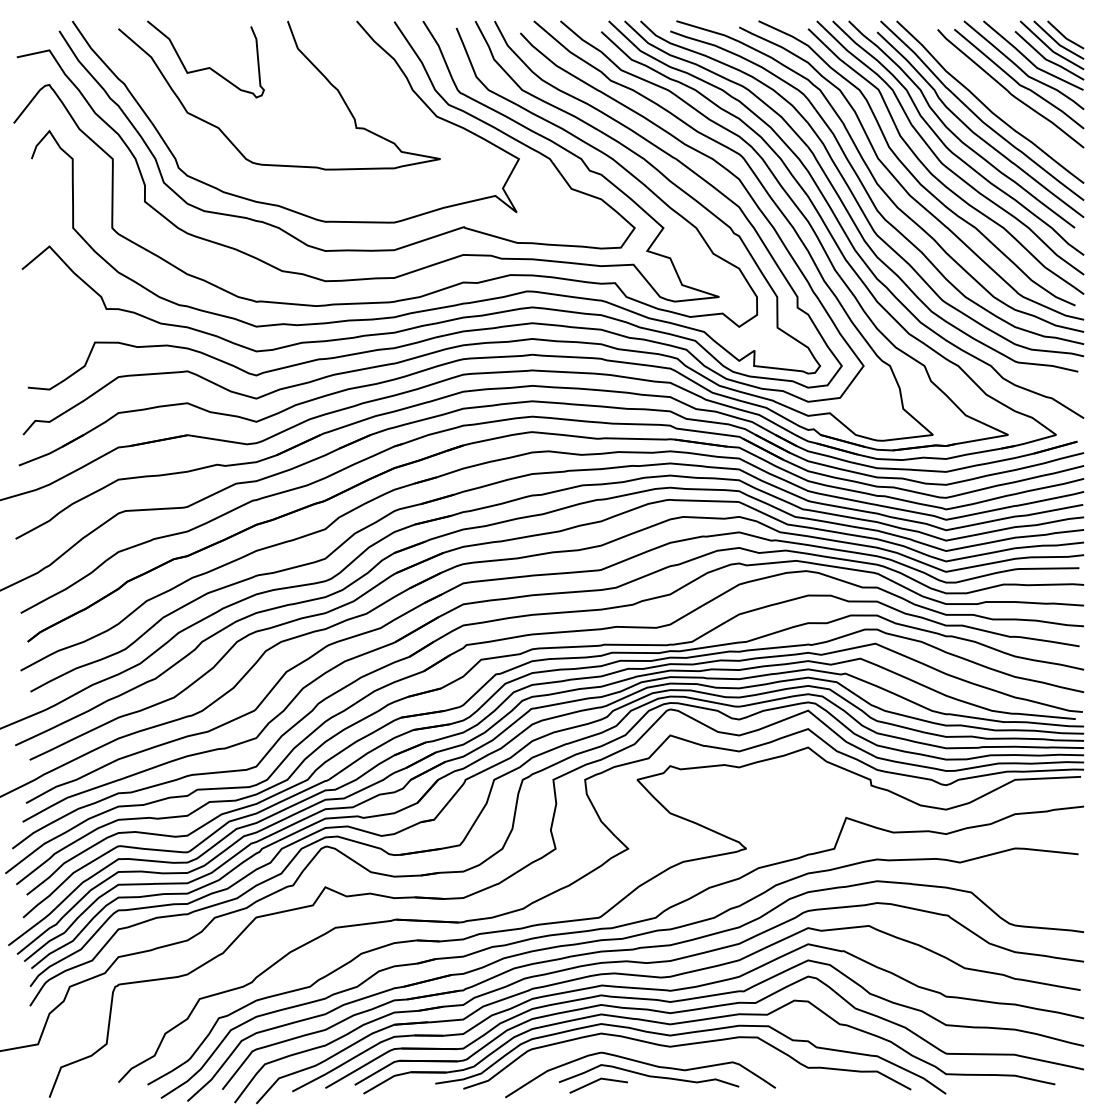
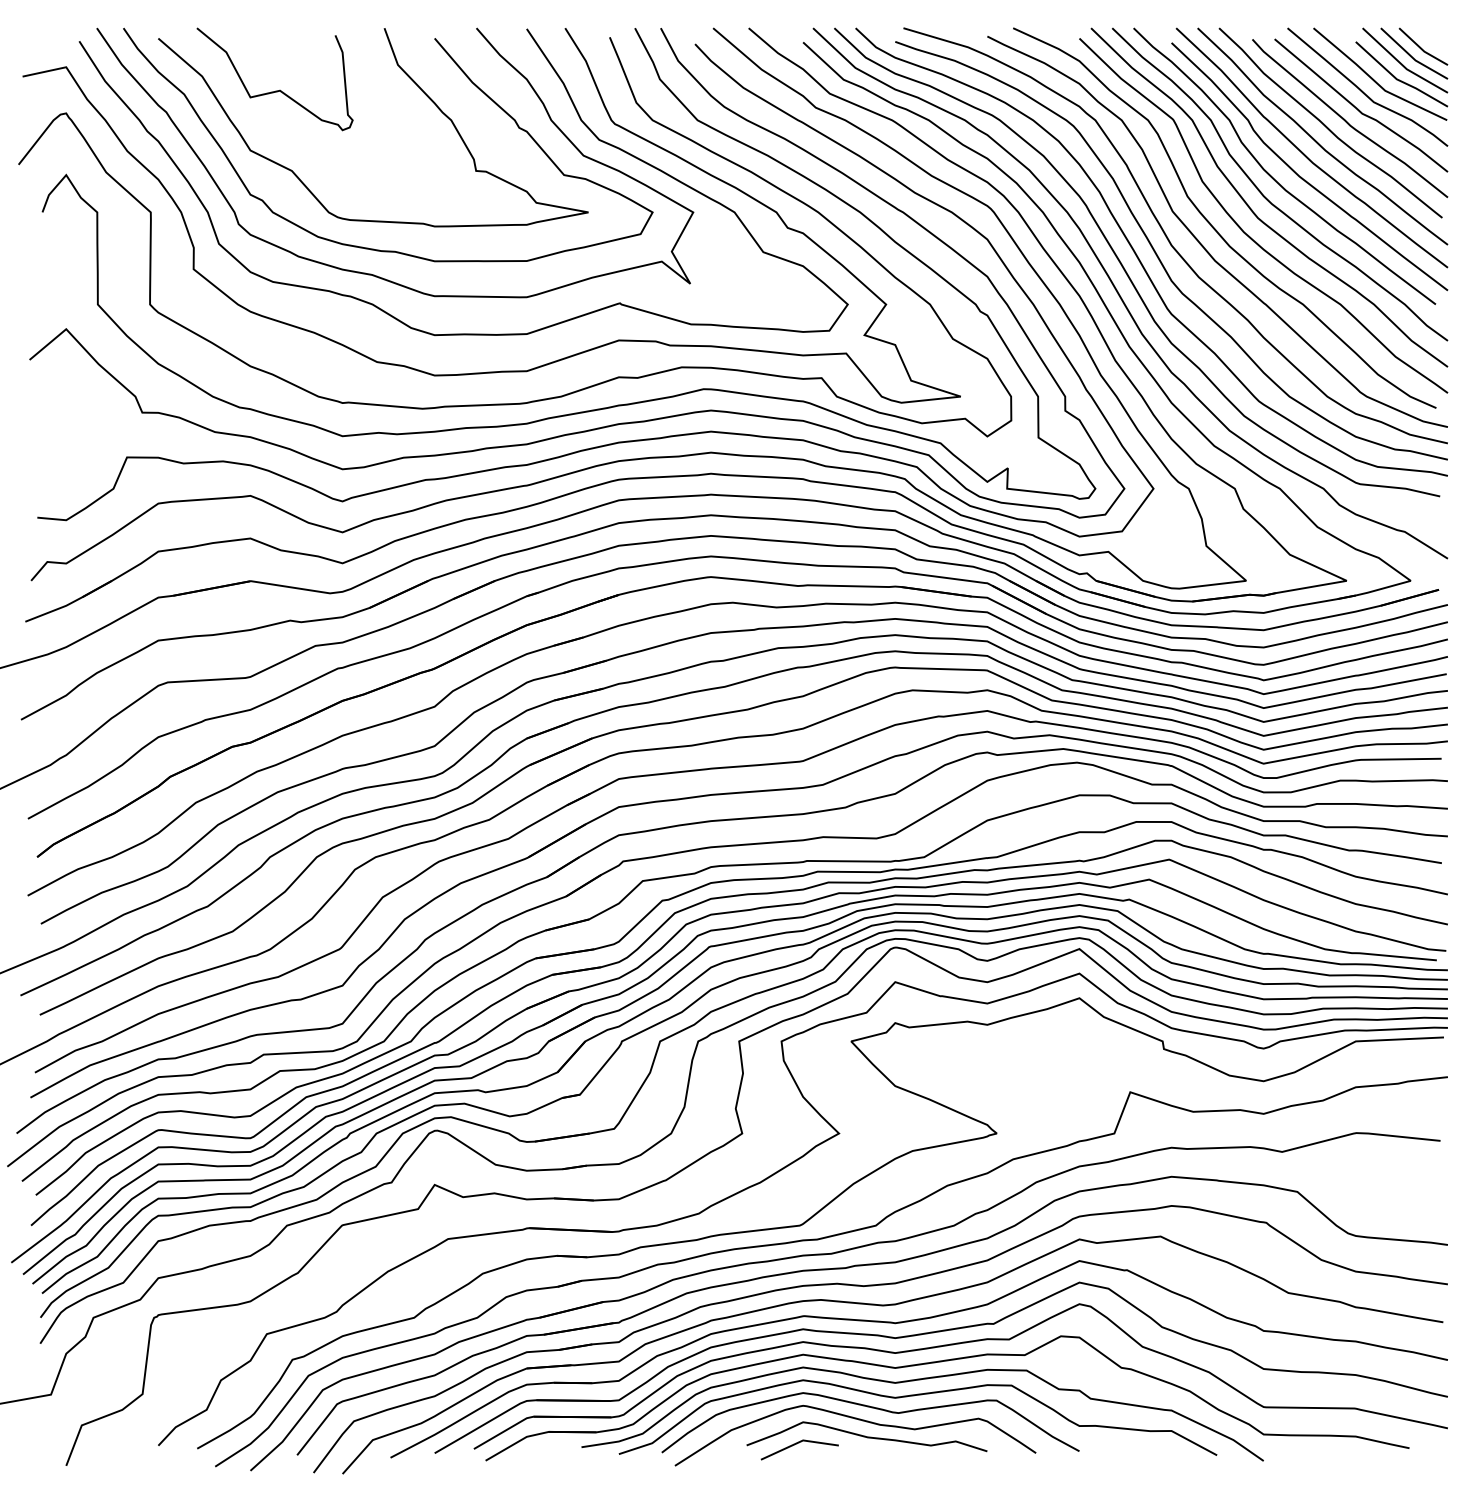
curve: (349, 58) -> (466, 77), added
curve: (993, 93) -> (1326, 125), added
curve: (652, 1054) -> (871, 1408), added

